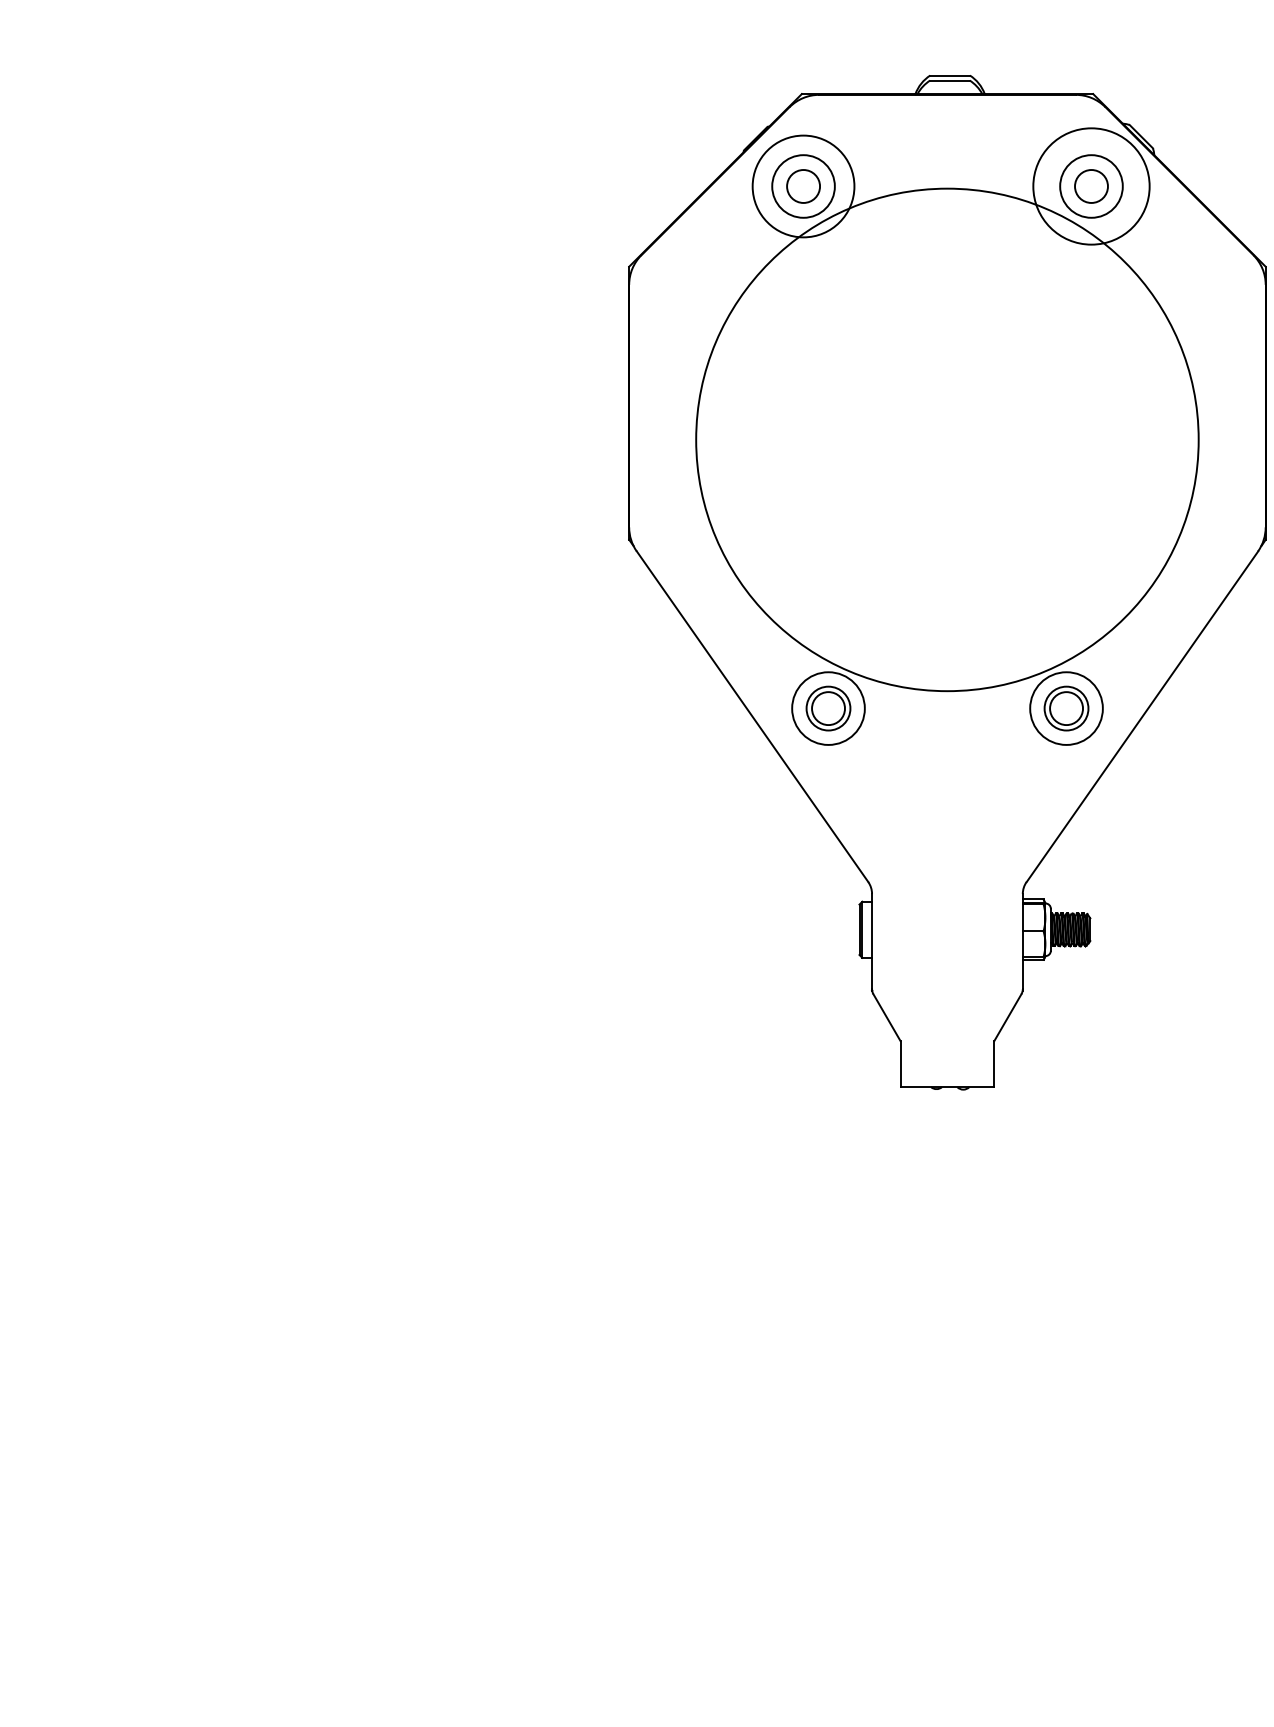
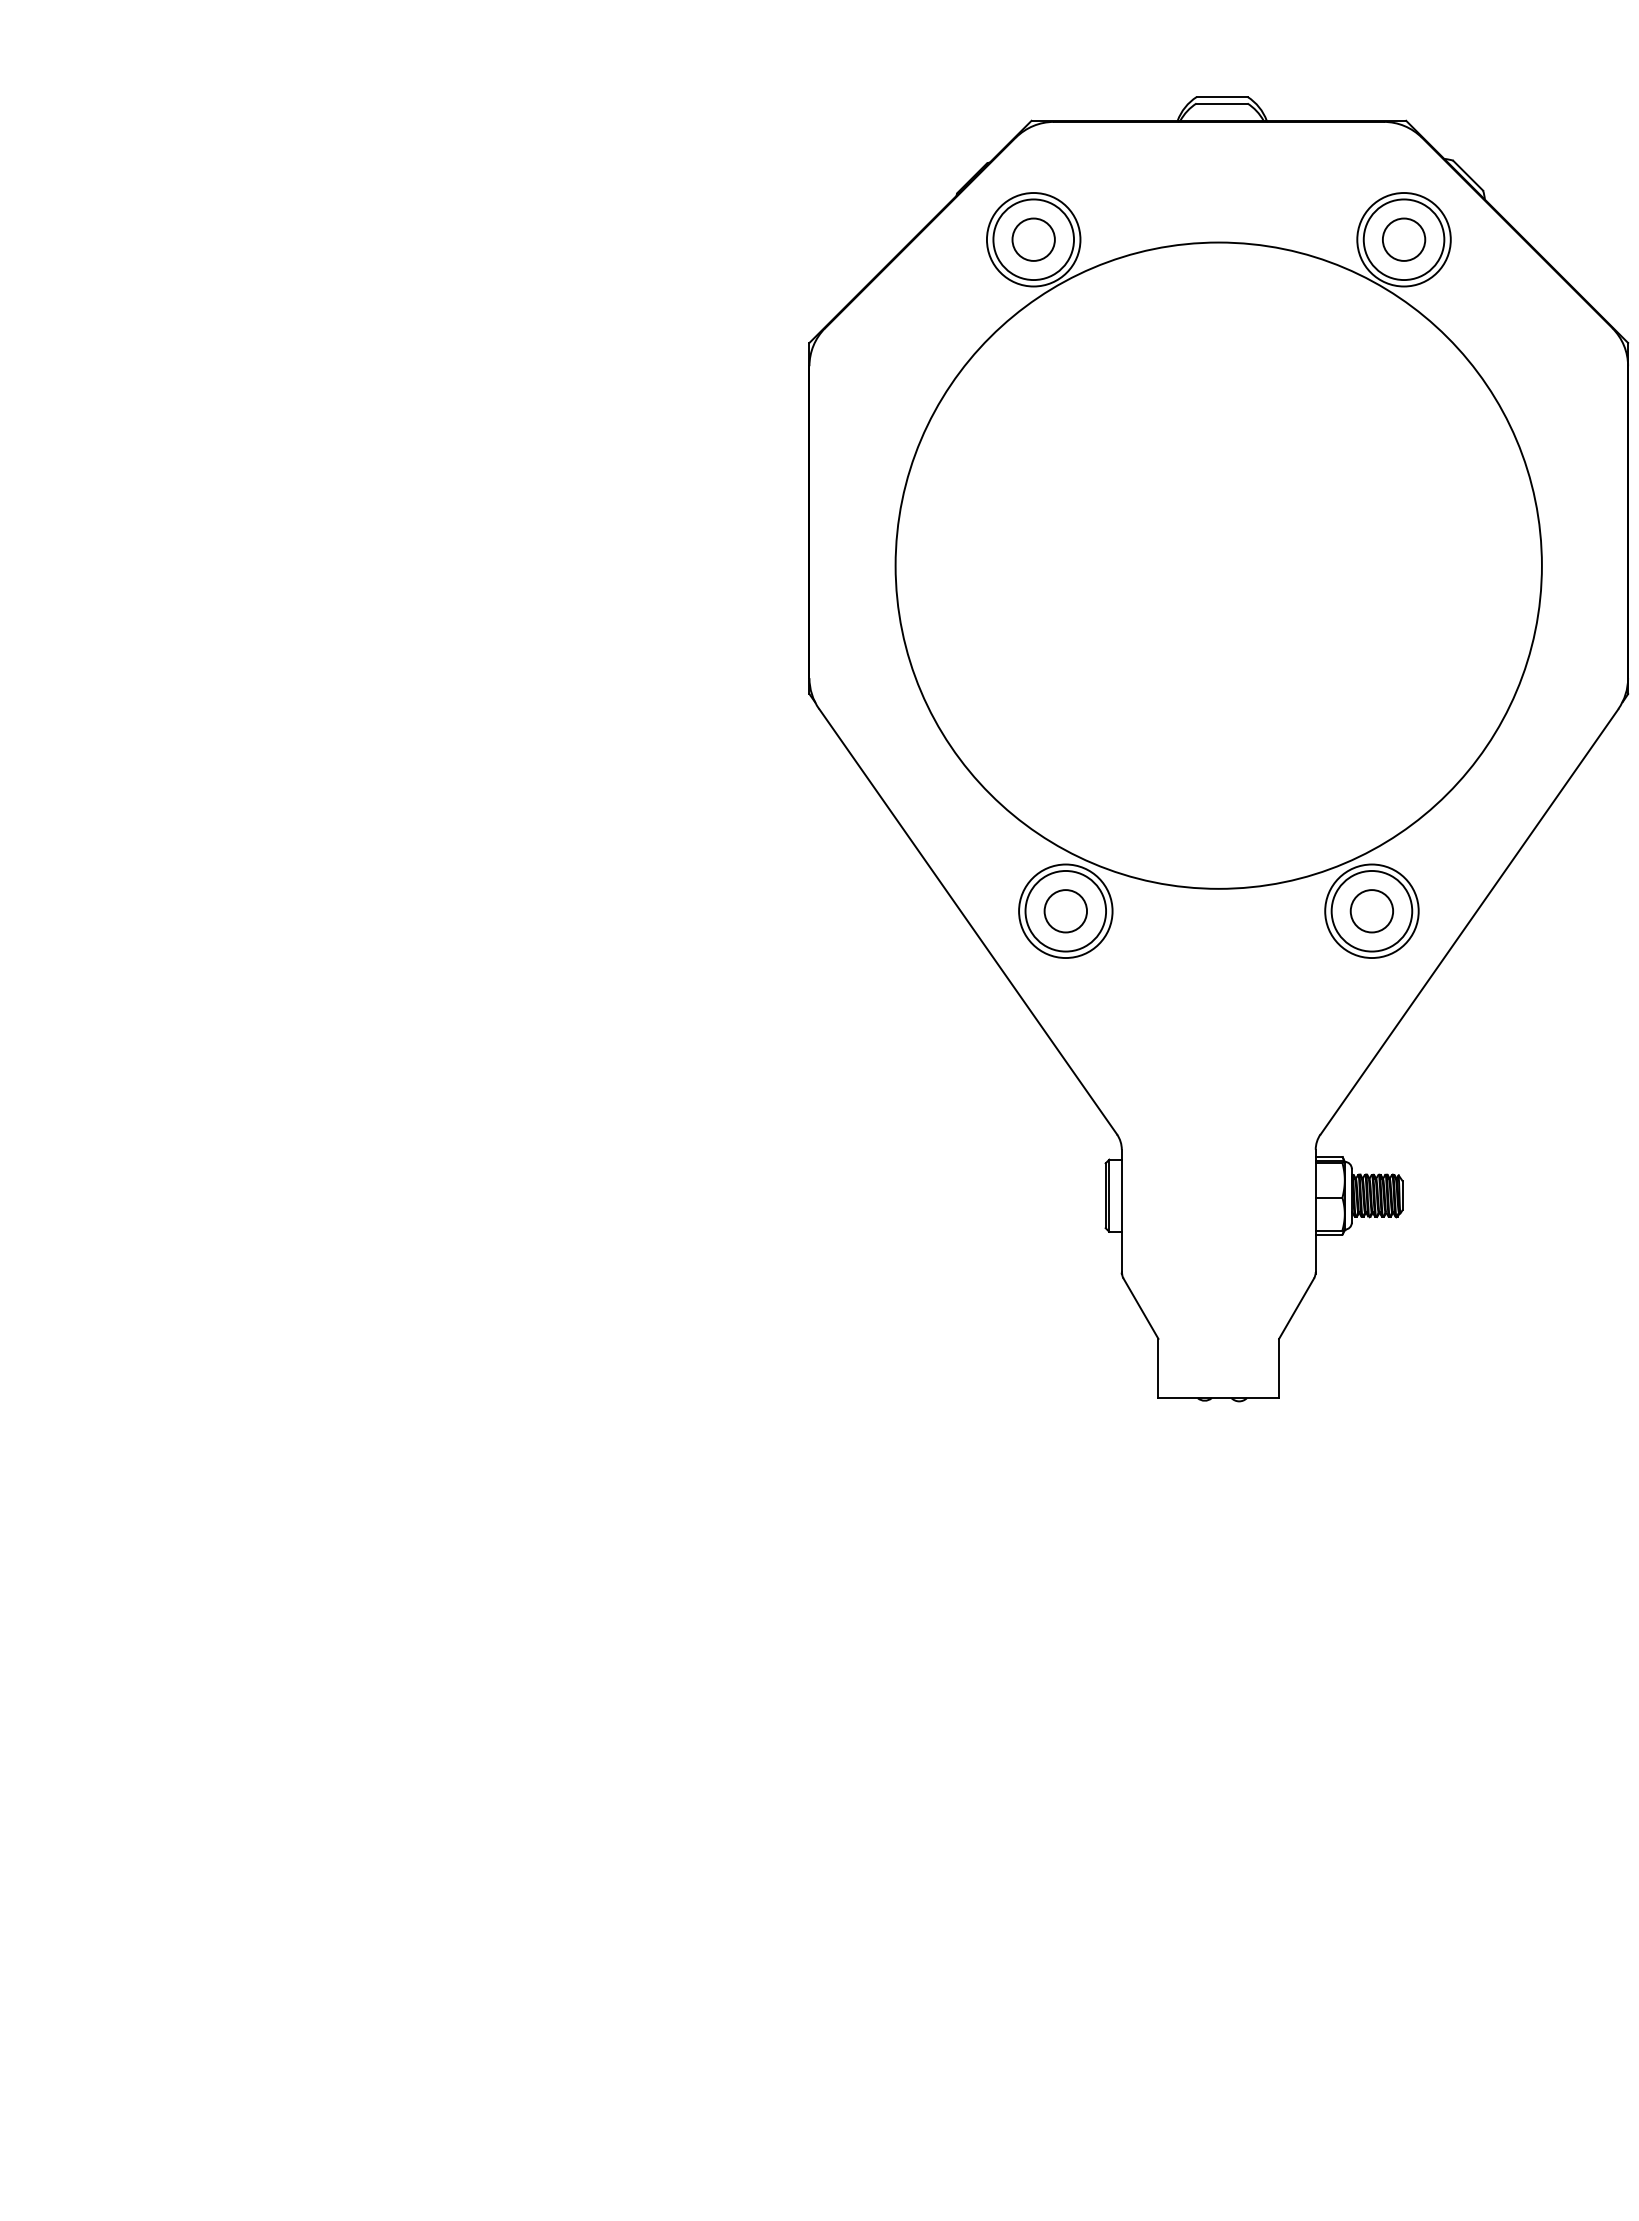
circle: (803, 186) -> (1033, 239), size x0.71
circle: (1091, 186) -> (1403, 239), size x0.62
circle: (828, 708) -> (1065, 910), size x1.43
circle: (1066, 708) -> (1371, 910), size x1.43

